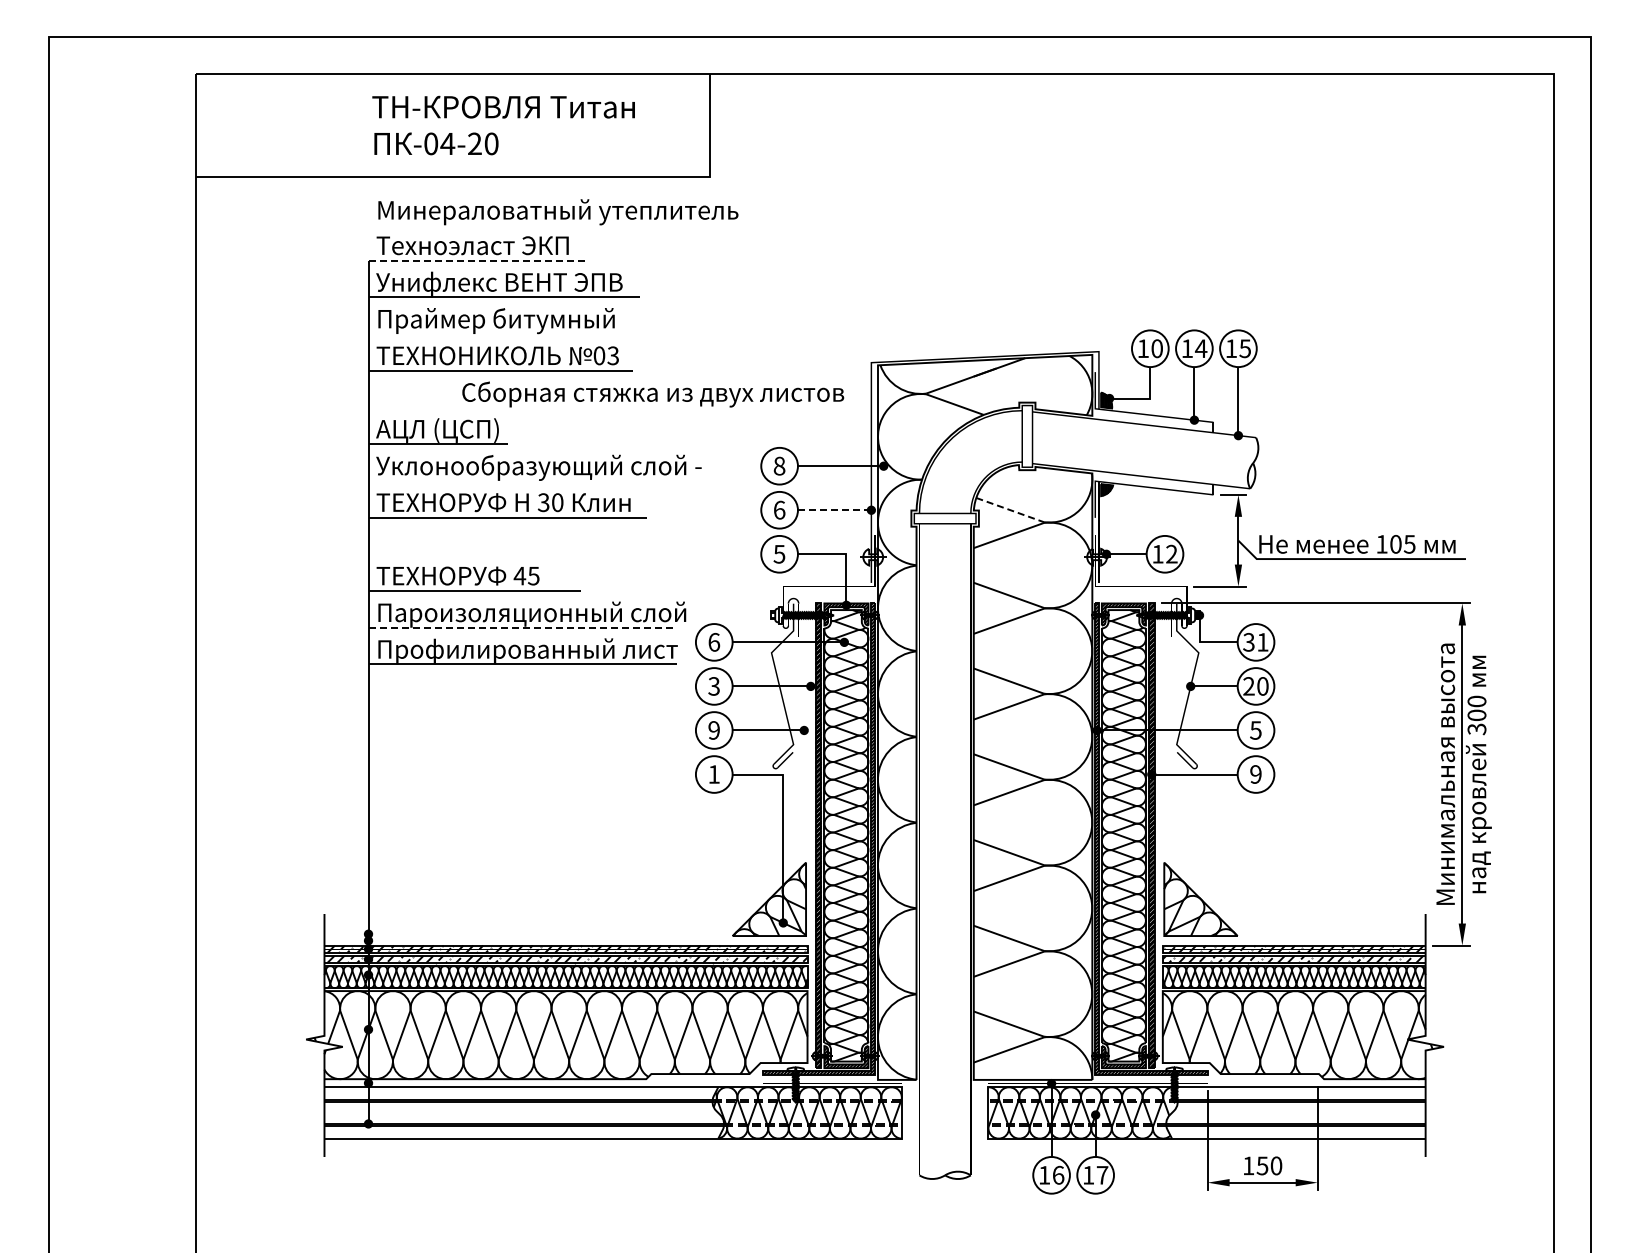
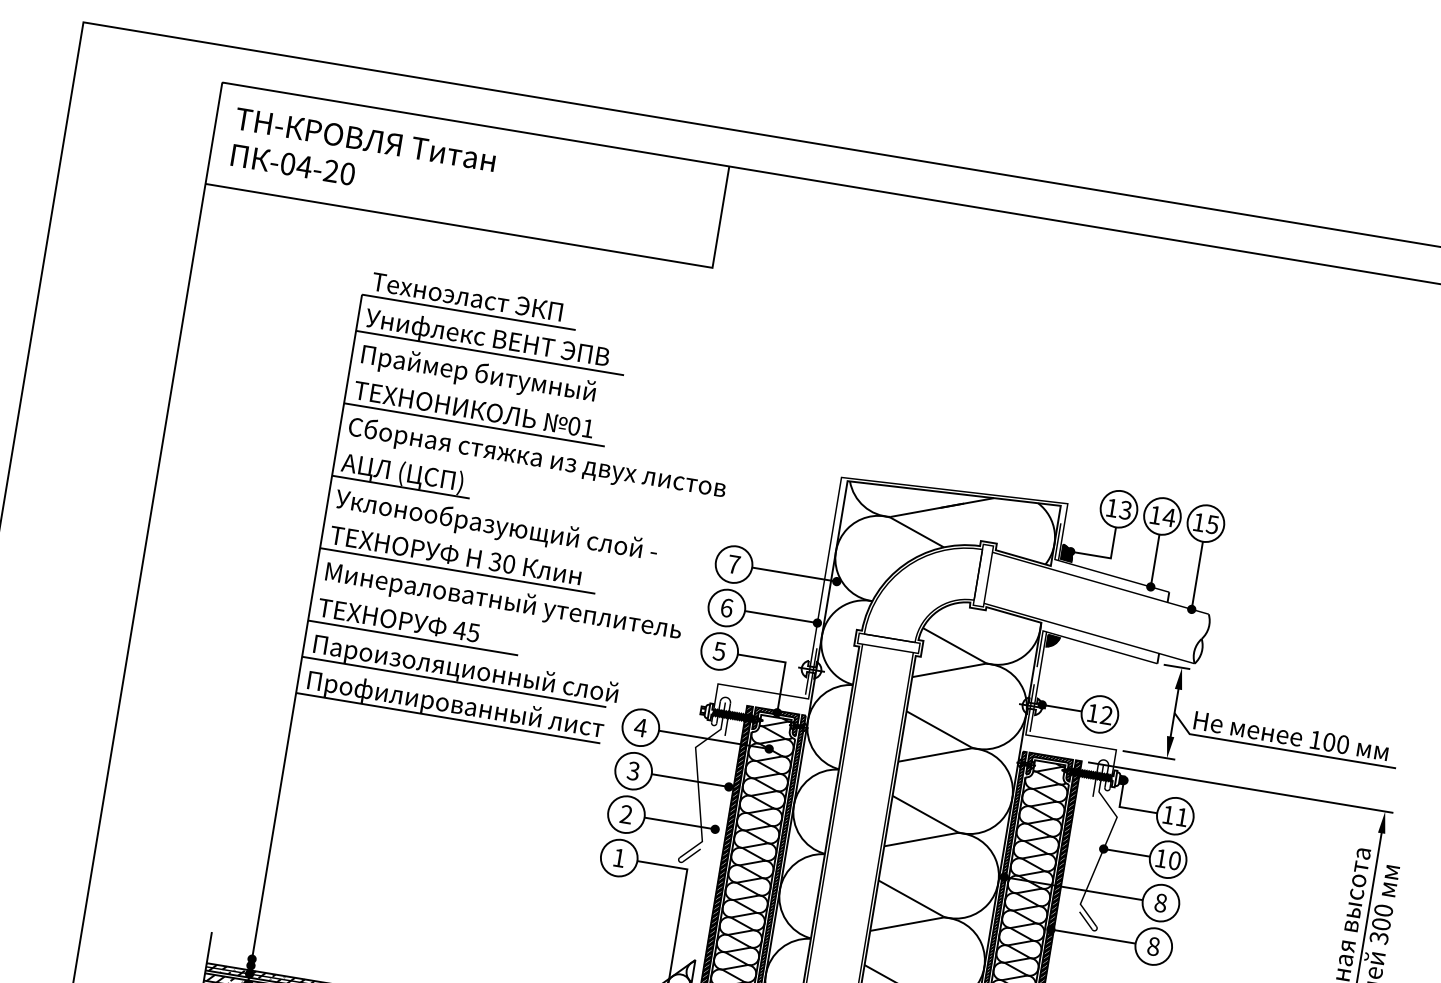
text: (503, 125) -> (362, 157), moved
text: (558, 212) -> (503, 602), moved
line: (477, 260) -> (469, 312), dashed -> solid
text: (1156, 348) -> (1125, 510), 10 -> 13
text: (612, 355) -> (587, 428), 03 -> 01
text: (653, 394) -> (537, 459), moved
text: (779, 465) -> (734, 563), 8 -> 7
line: (834, 510) -> (780, 617), dashed -> solid
line: (1010, 510) -> (954, 646), dashed -> solid
text: (1409, 544) -> (1342, 744), 105 -> 100
line: (523, 627) -> (455, 681), dashed -> solid
text: (713, 641) -> (640, 726), 6 -> 4
text: (1248, 642) -> (1167, 815), 31 -> 11
text: (1248, 686) -> (1160, 858), 20 -> 10
text: (713, 730) -> (625, 814), 9 -> 2
text: (1255, 730) -> (1160, 903), 5 -> 8
text: (1255, 774) -> (1153, 946), 9 -> 8

